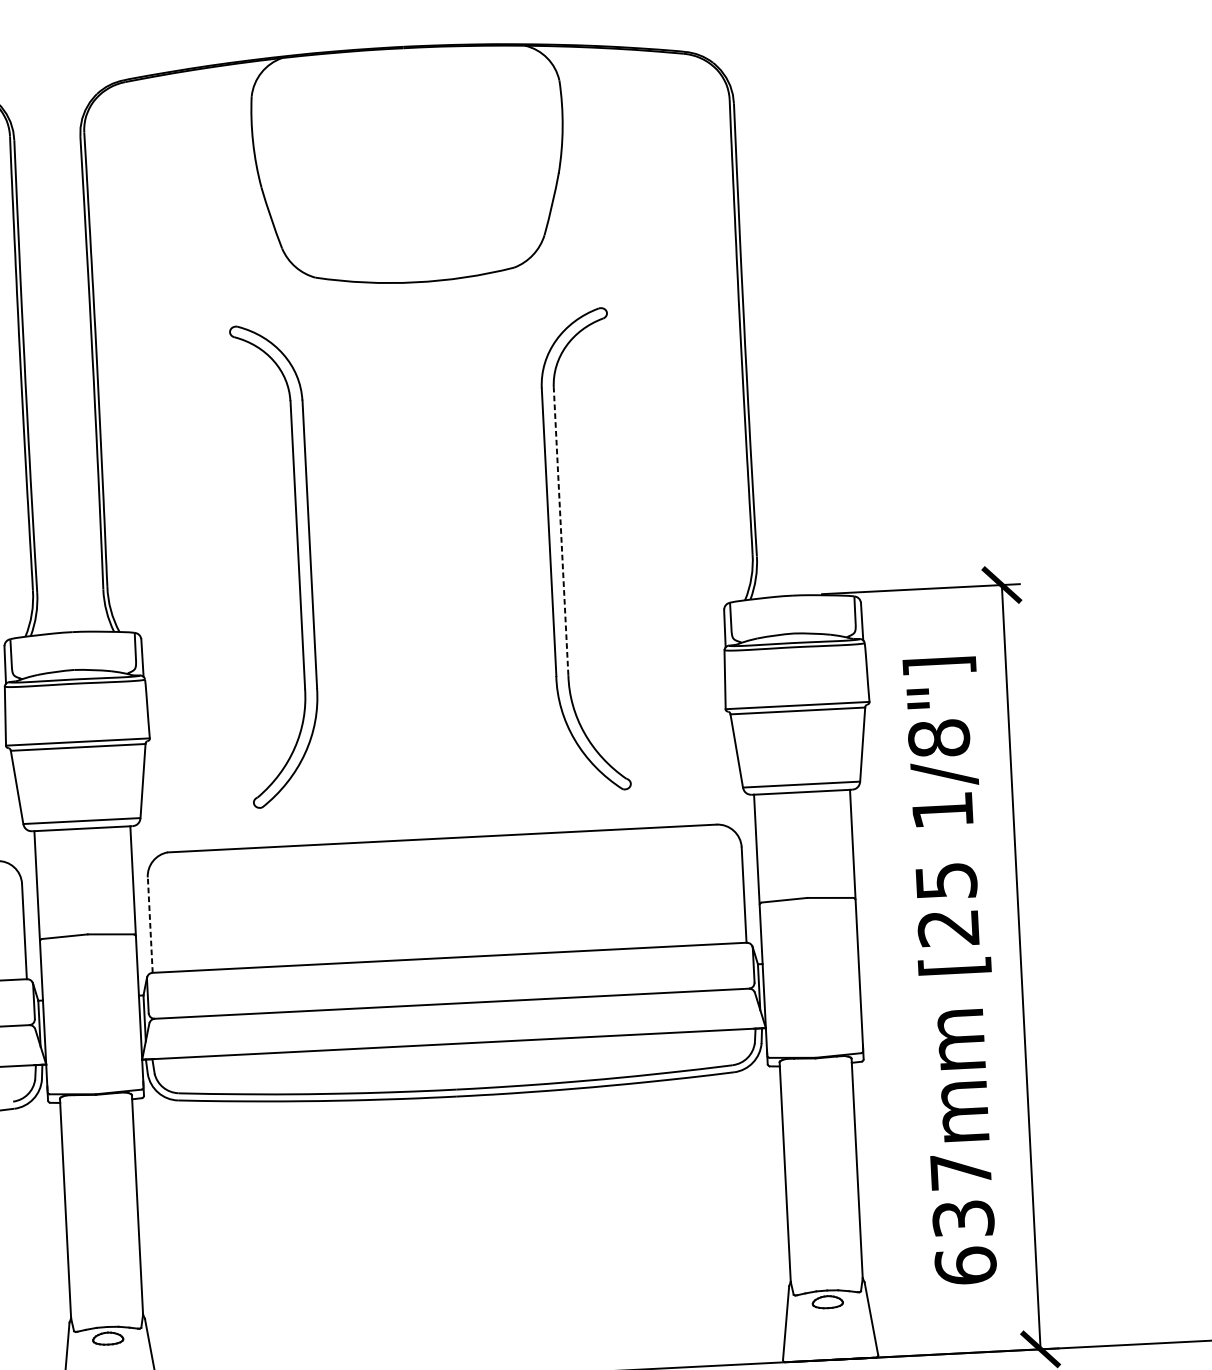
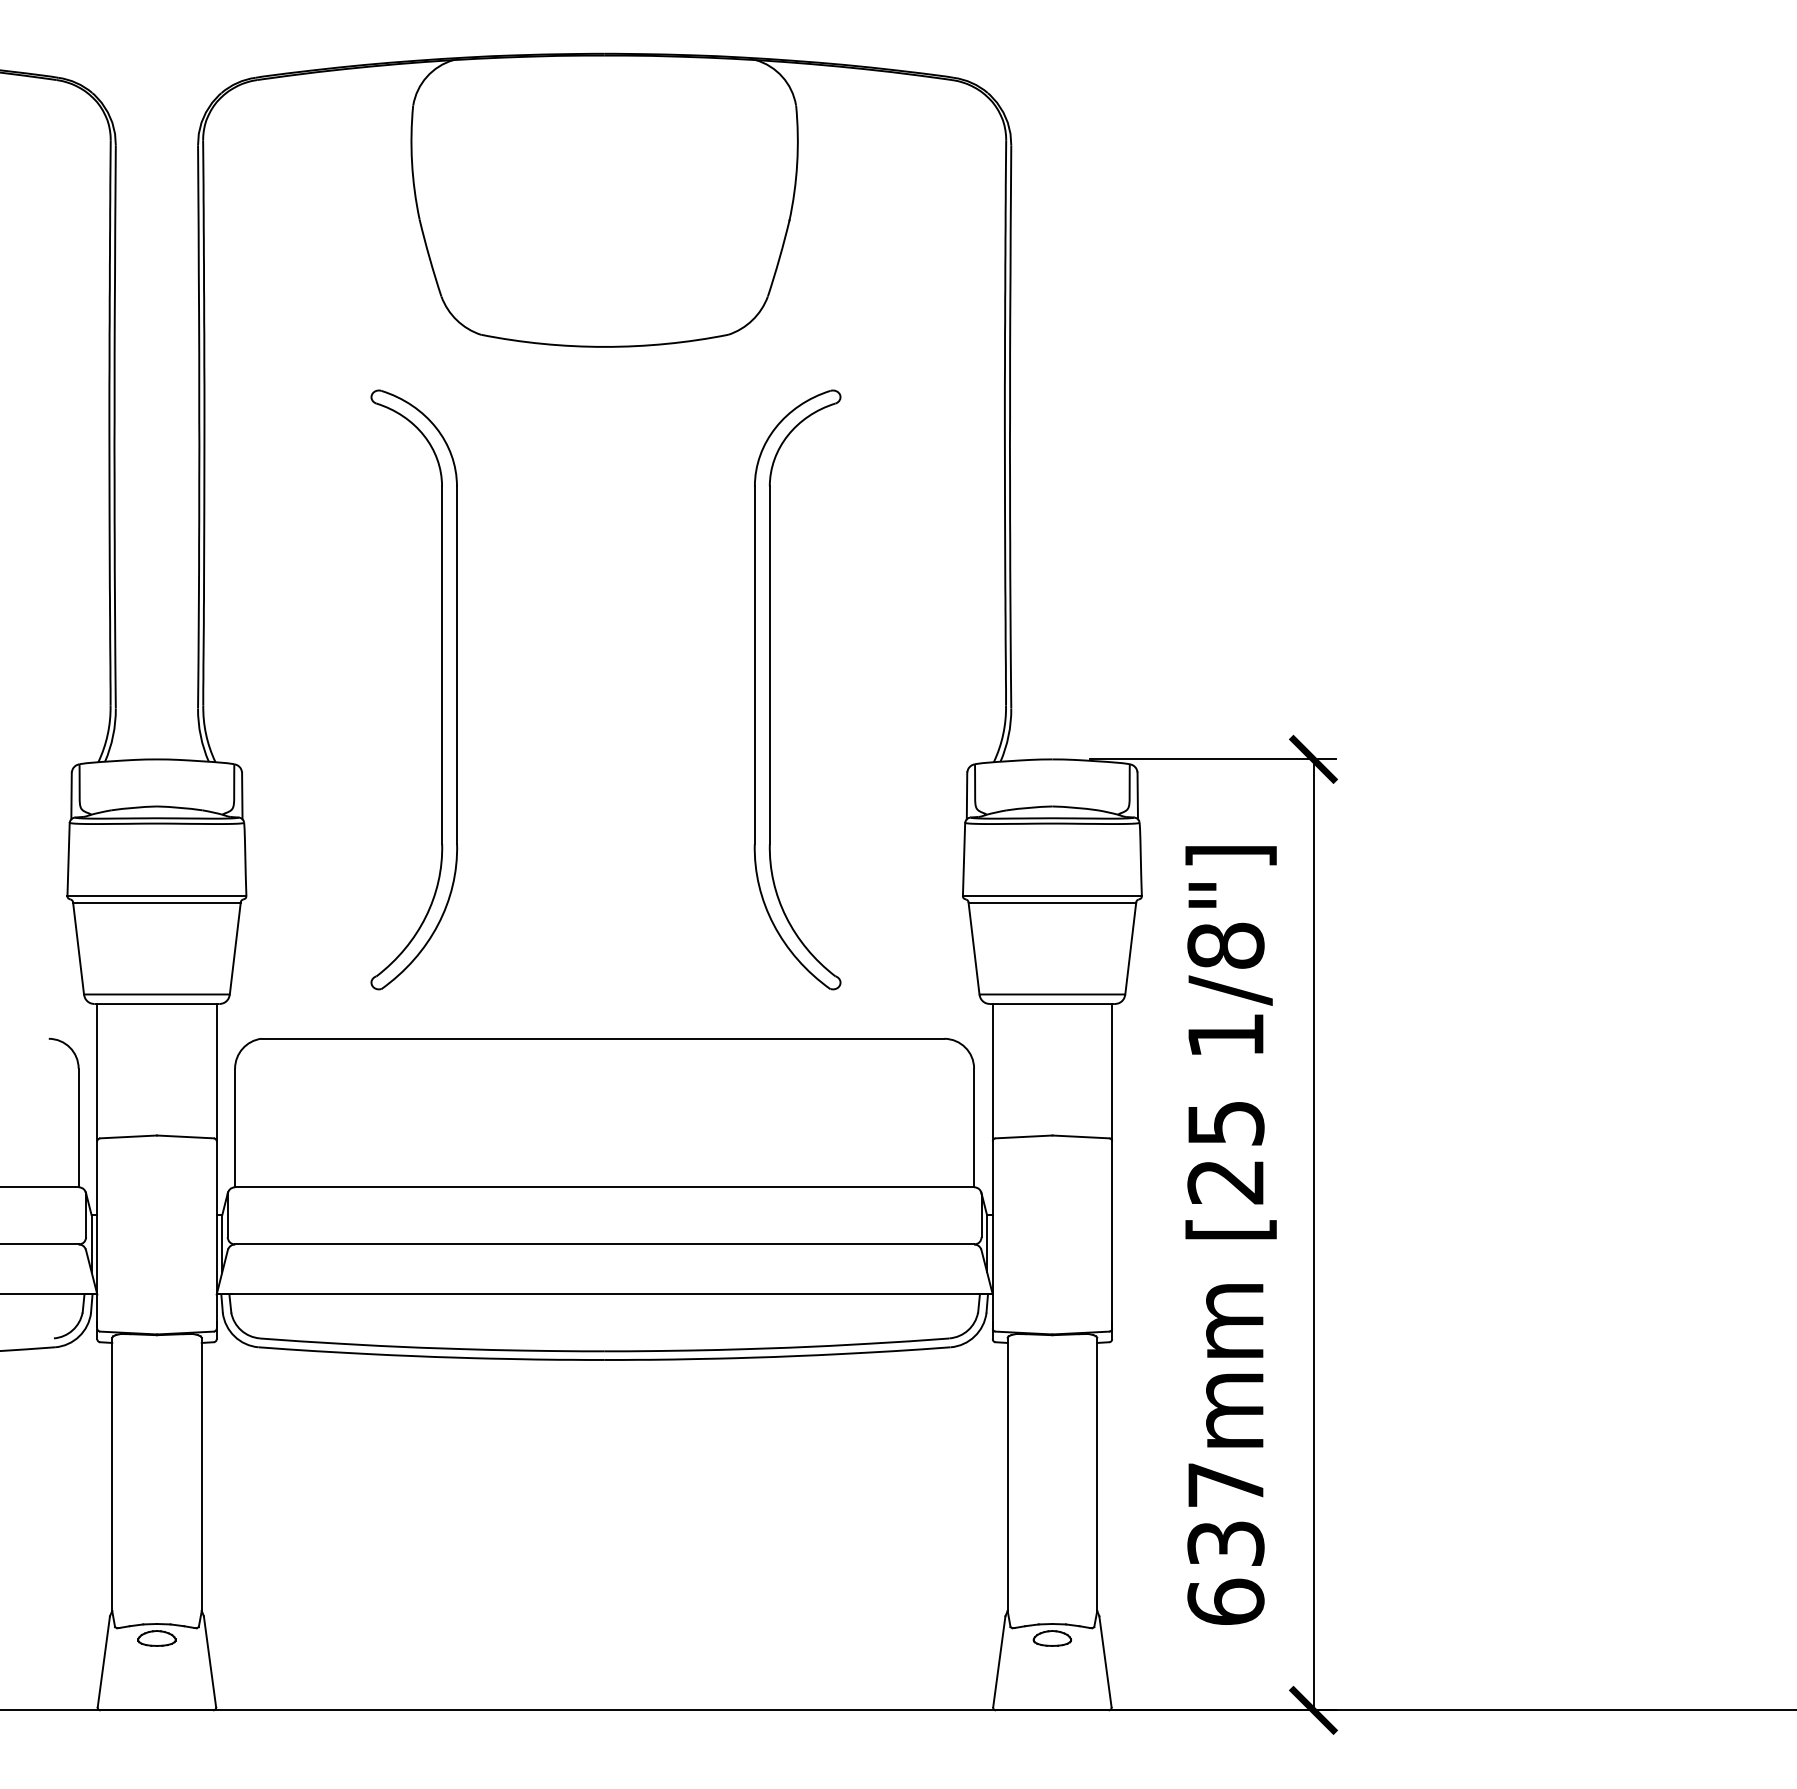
line: (560, 531) -> (769, 665), dashed -> solid
line: (150, 924) -> (235, 1127), dashed -> solid

